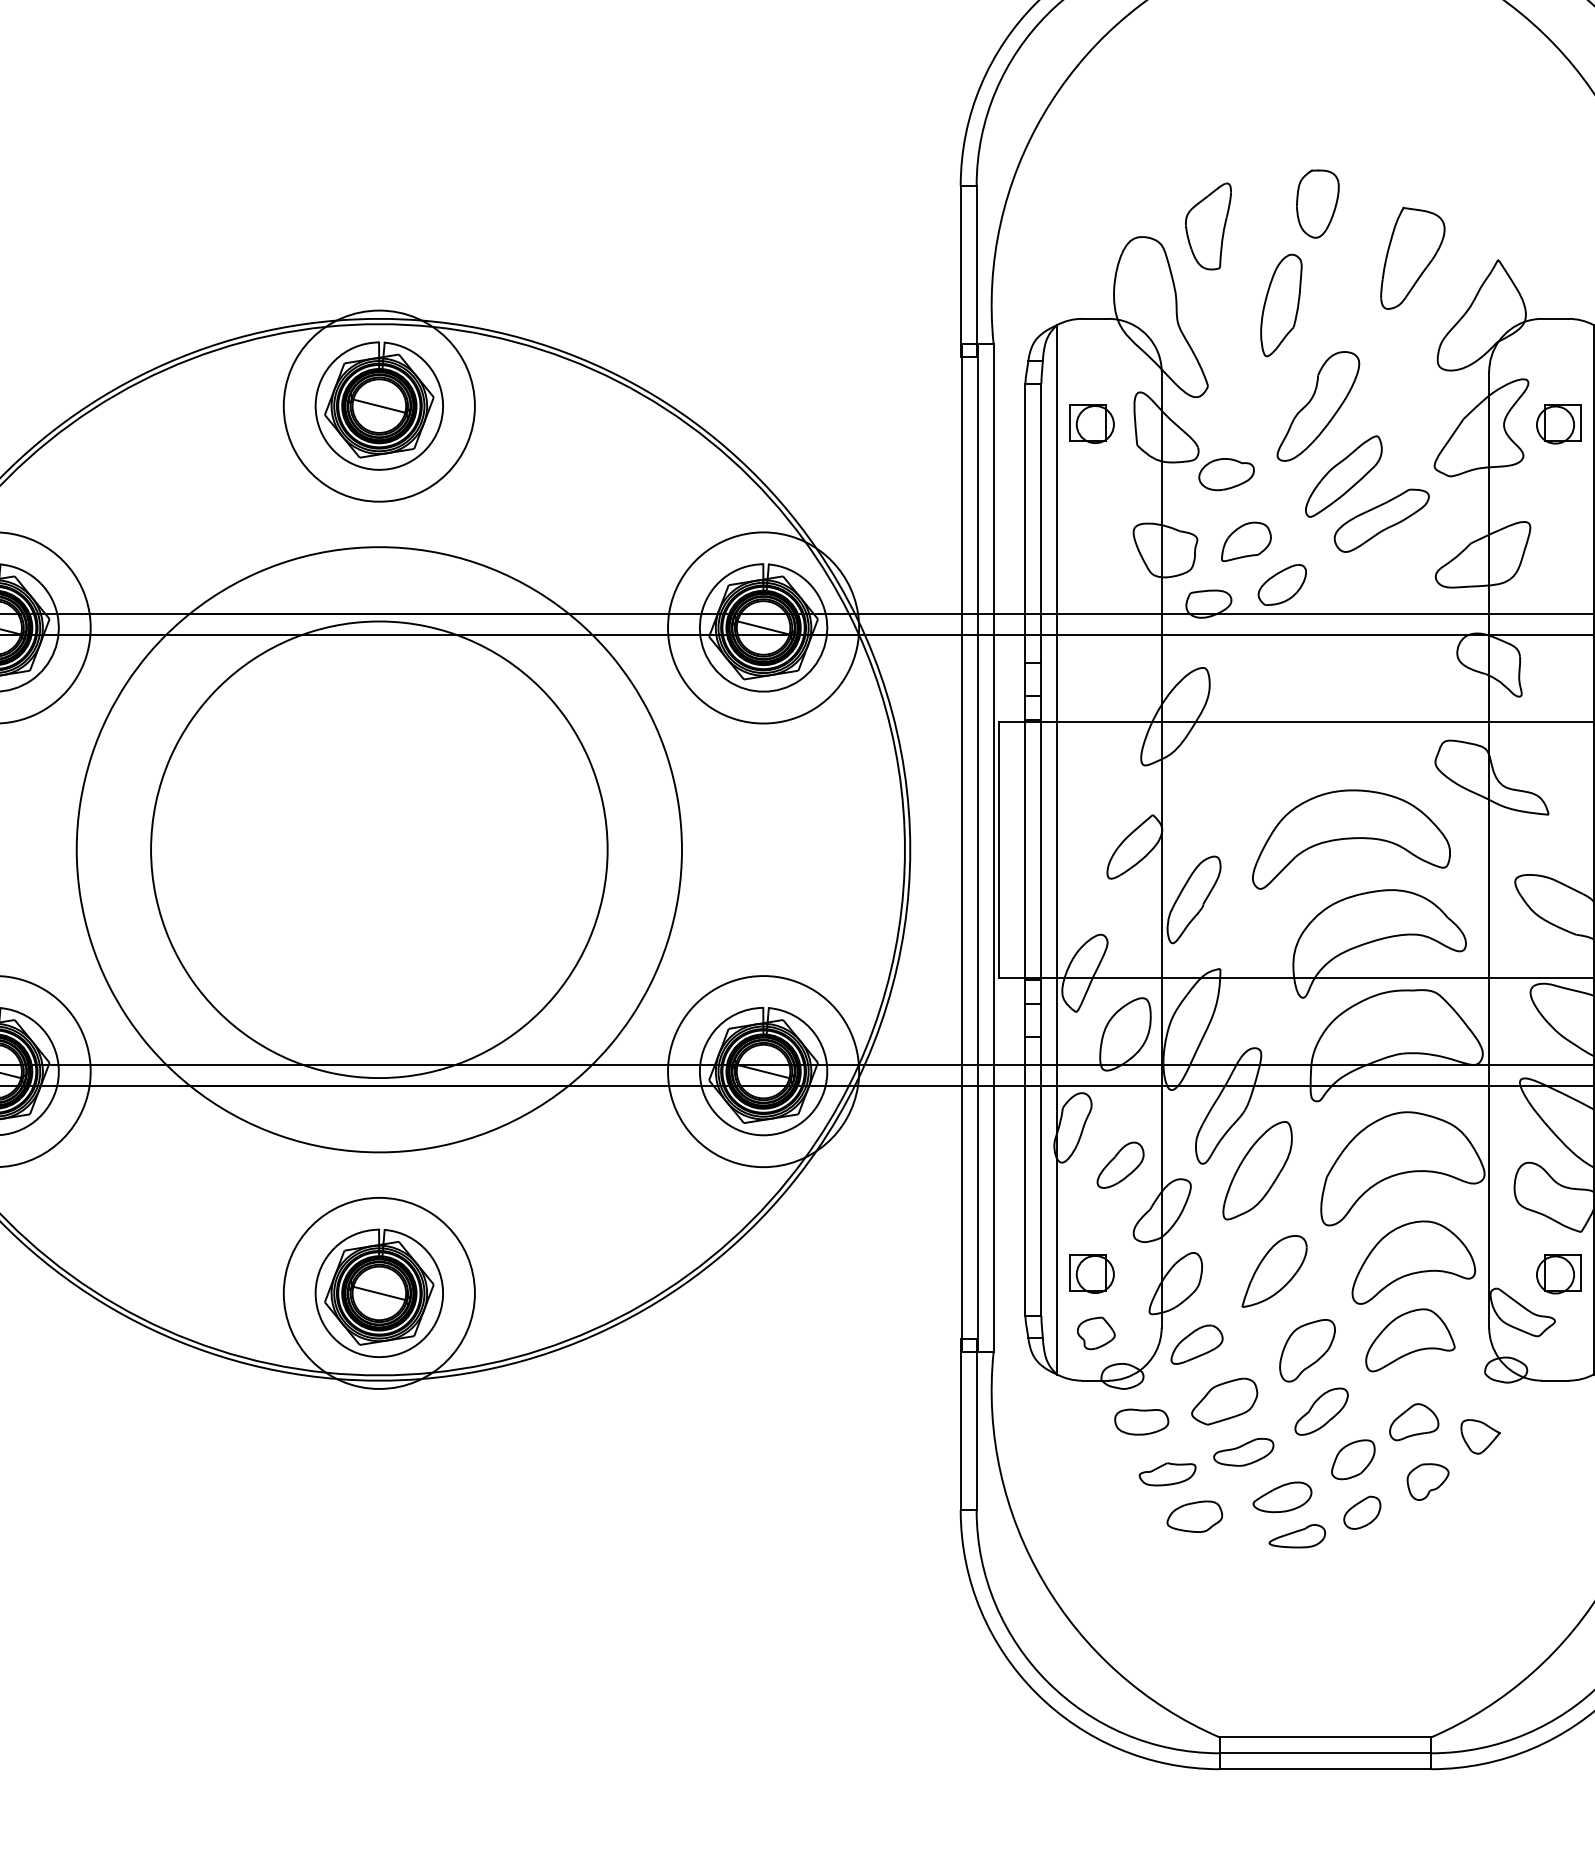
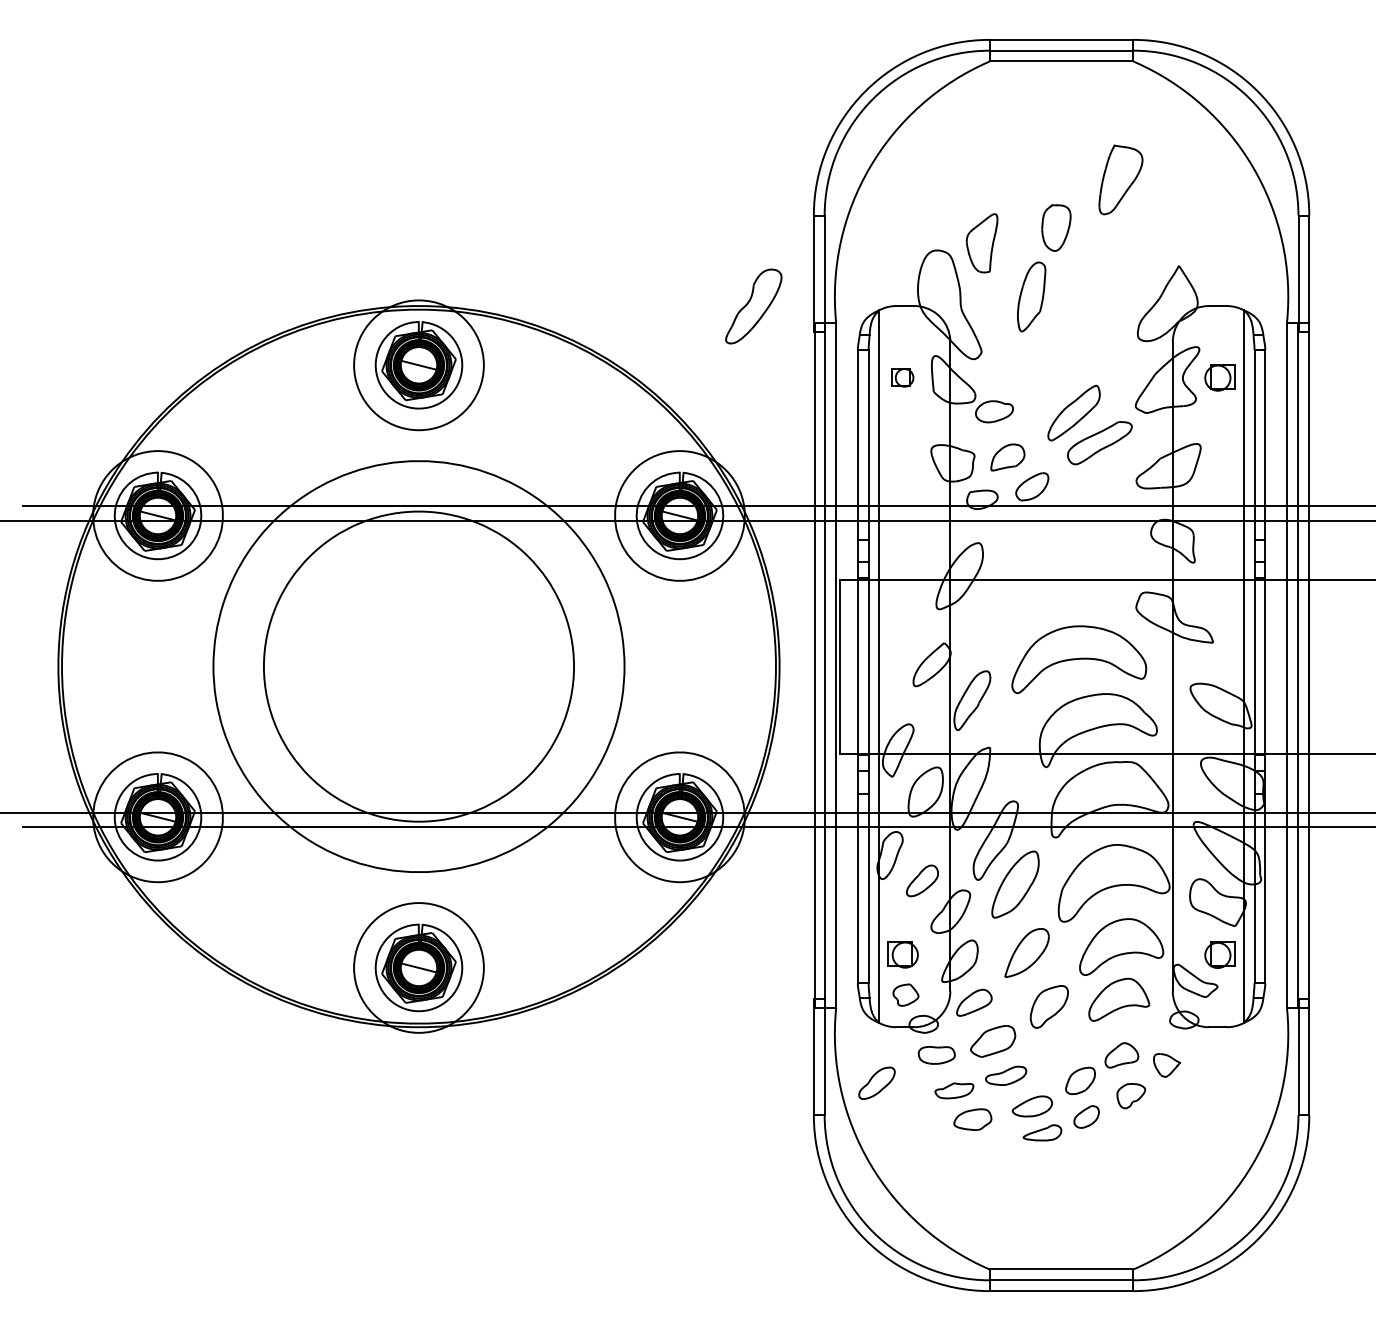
part: (1412, 257) -> (1120, 179), moved
part: (1317, 406) -> (753, 306), moved
part: (1091, 424) -> (902, 377), size x0.7
part: (1320, 1410) -> (876, 1082), moved

